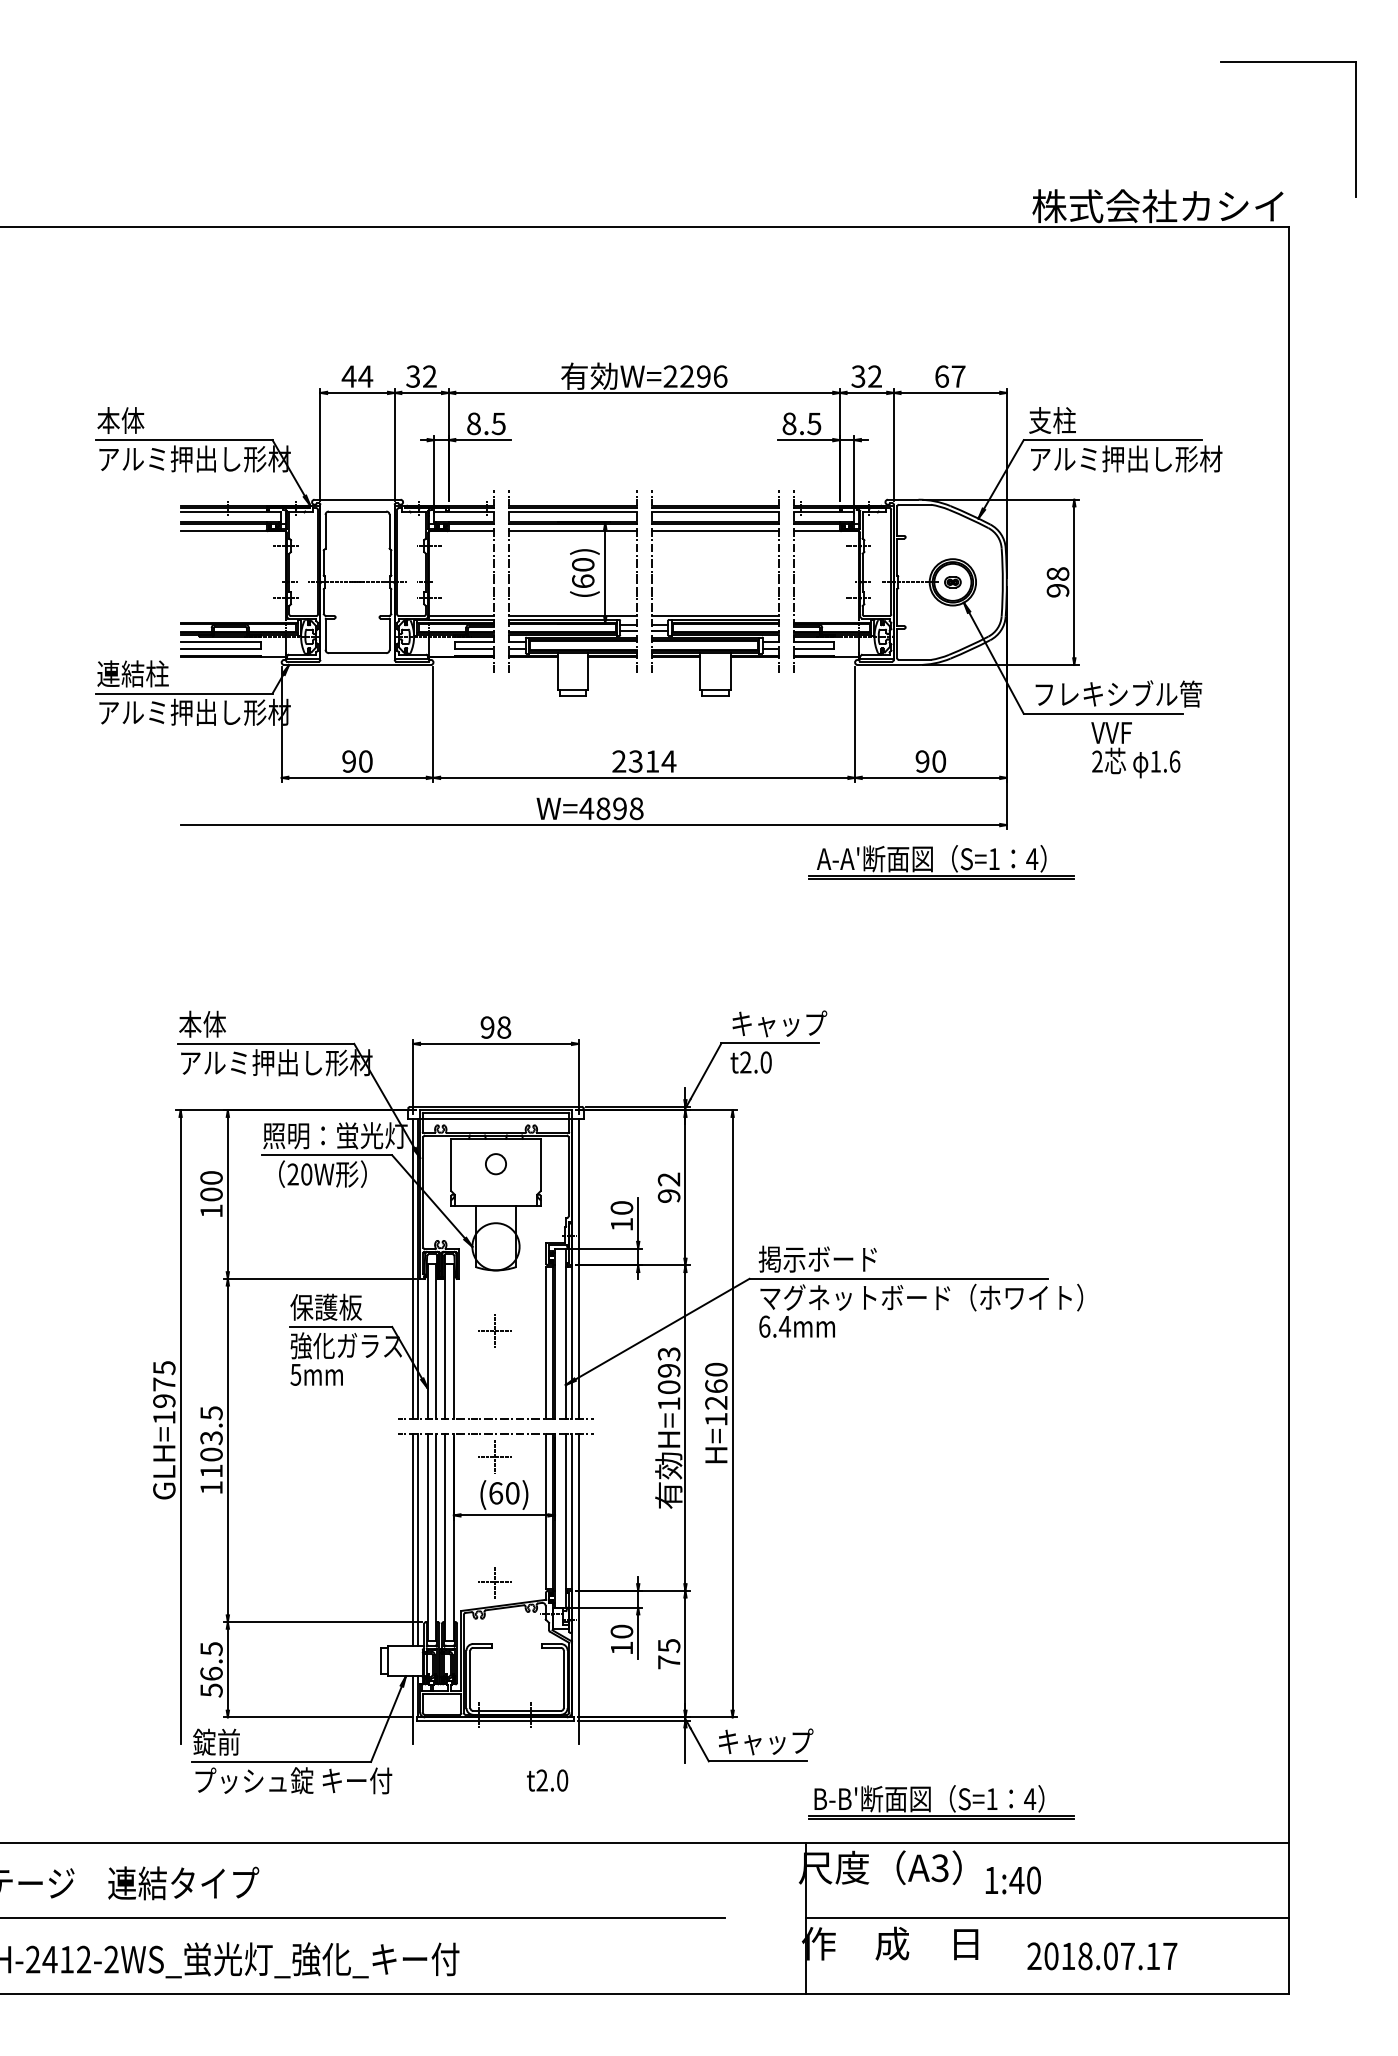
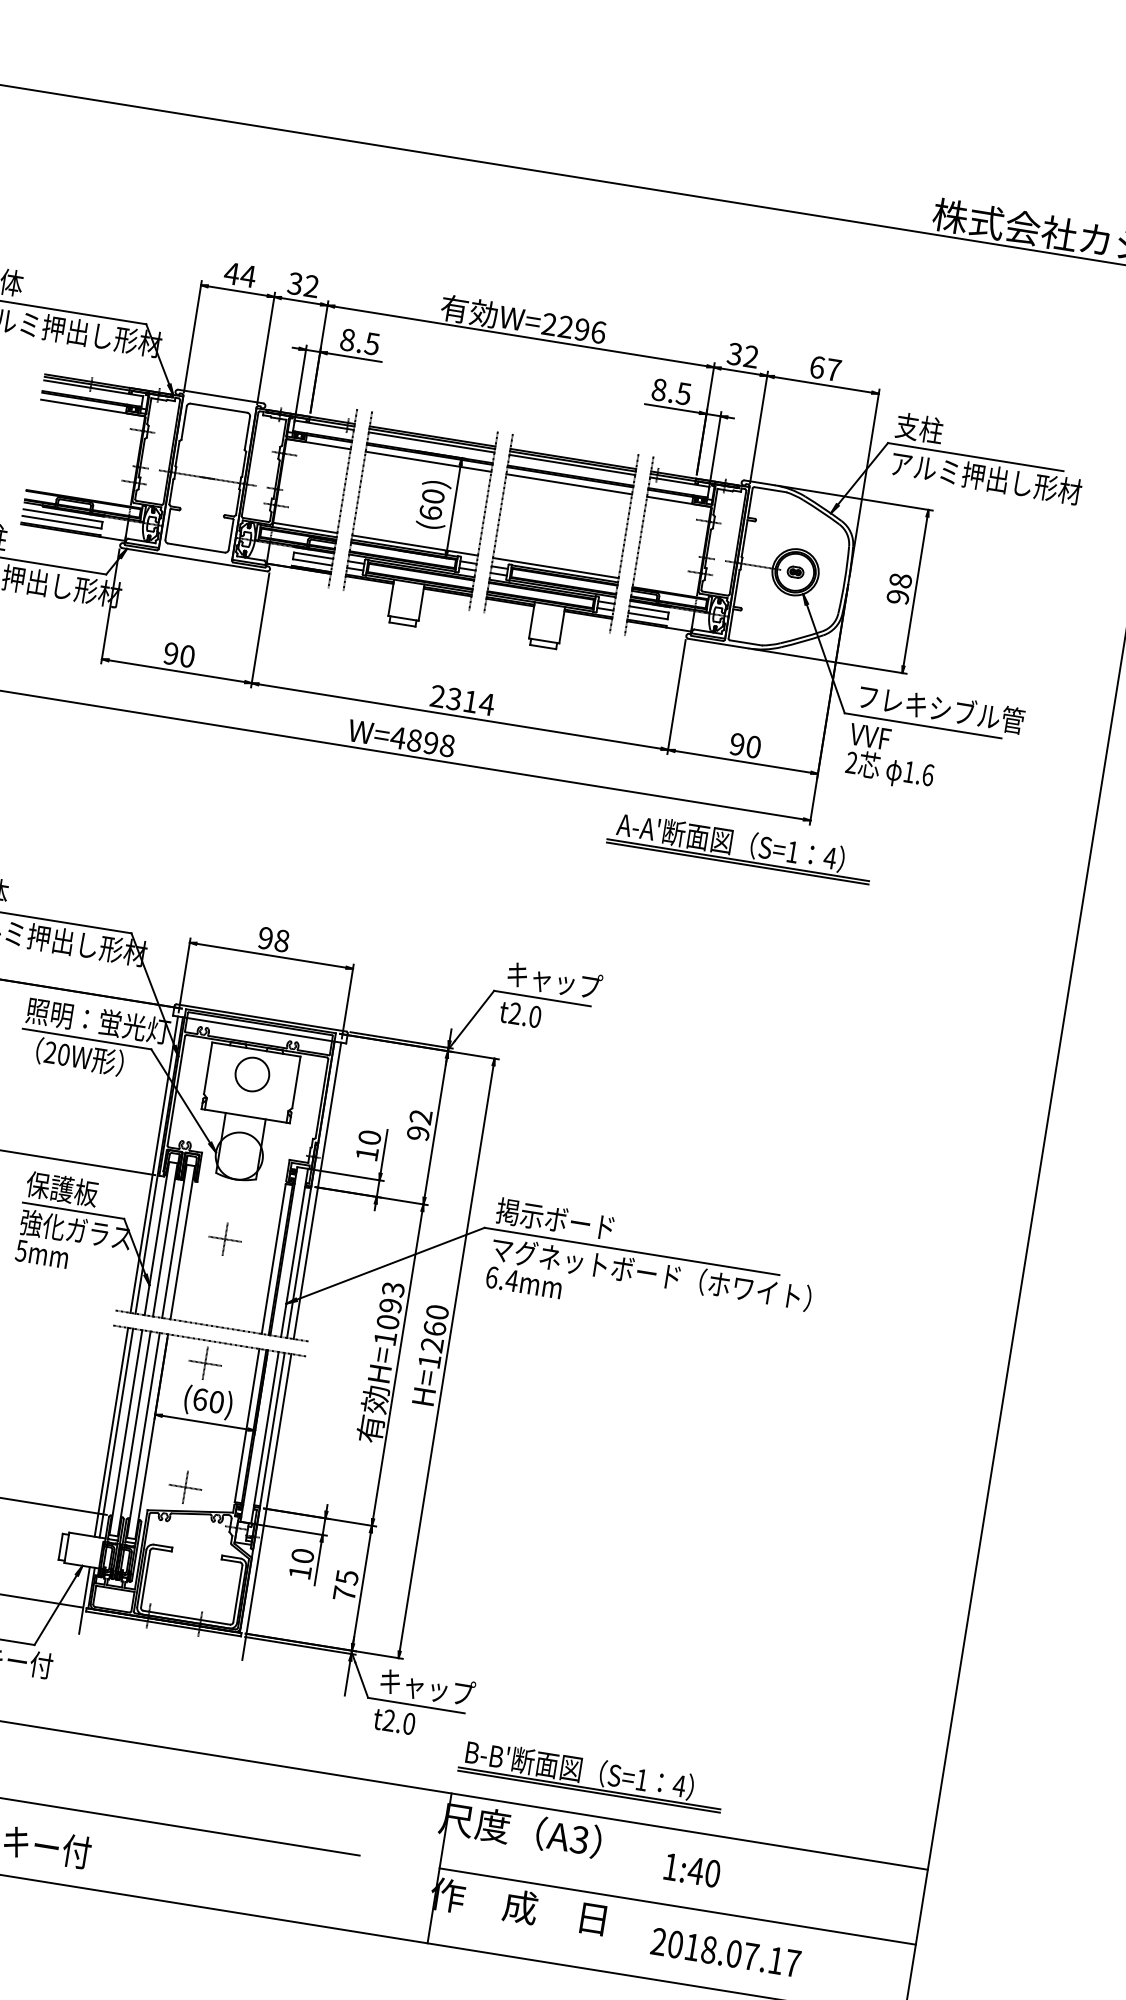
text: (1135, 750) -> (891, 757), moved
circle: (495, 1164) -> (251, 1074), size x1.67
text: (547, 1780) -> (394, 1721), moved
text: (1012, 1880) -> (691, 1870), moved

